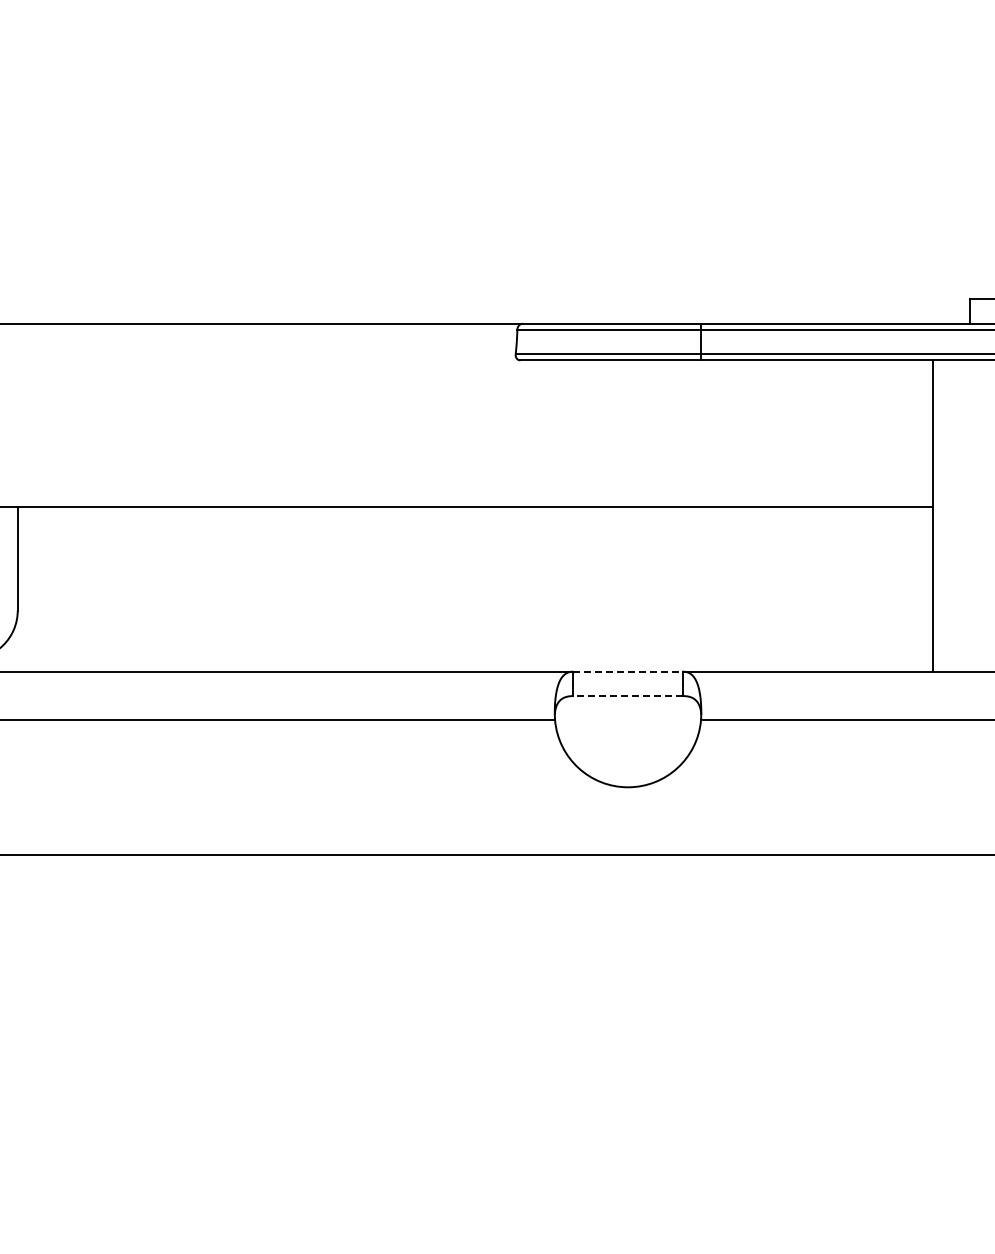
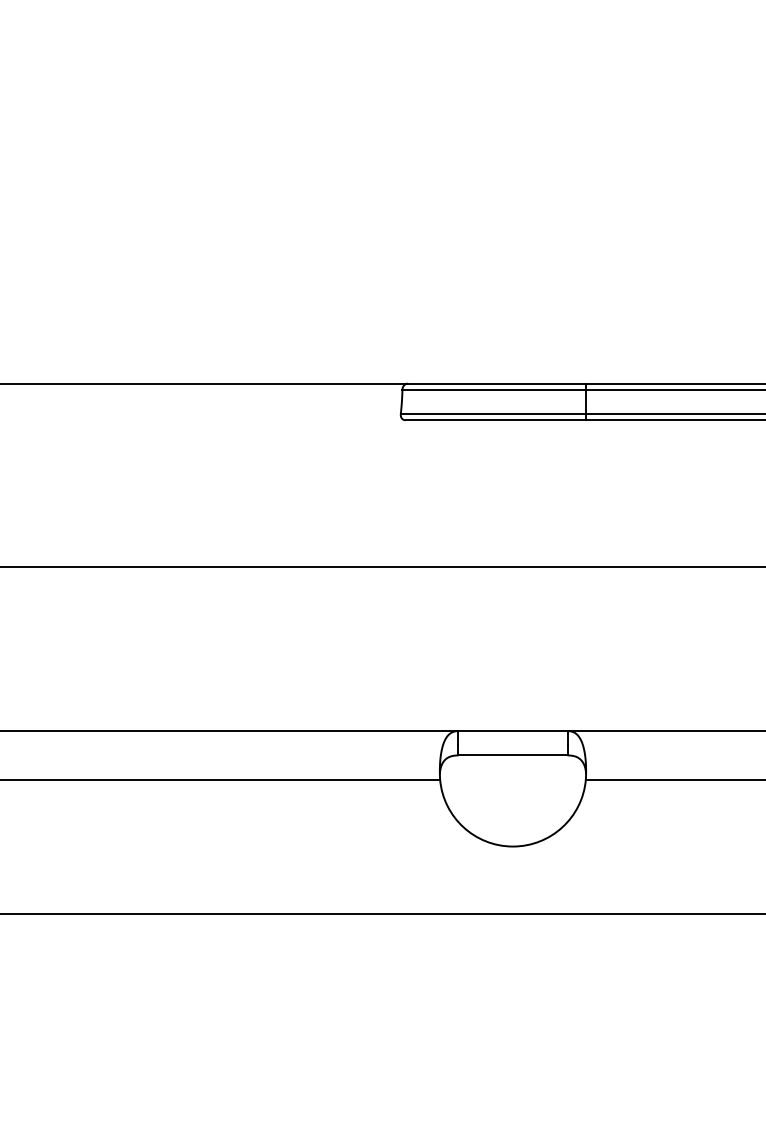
line: (628, 671) -> (513, 730), dashed -> solid
line: (628, 696) -> (513, 755), dashed -> solid

